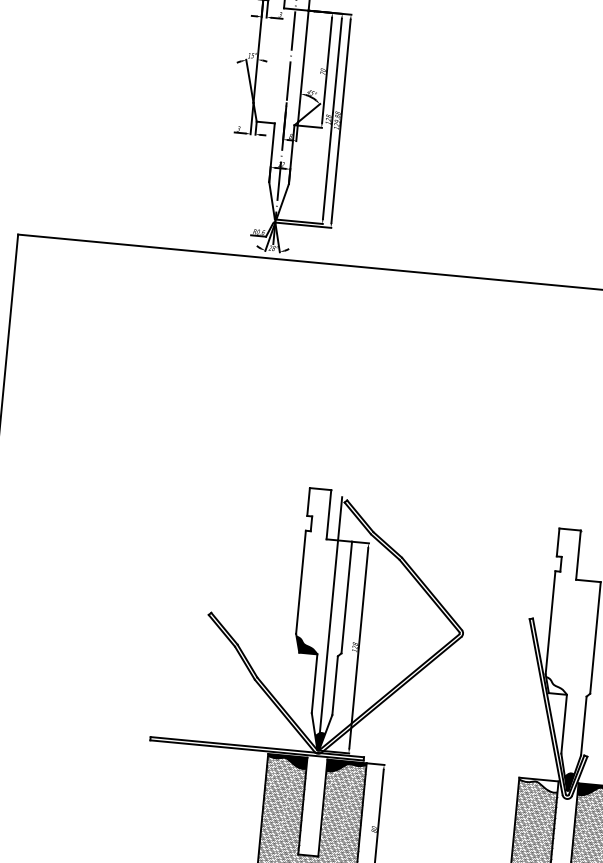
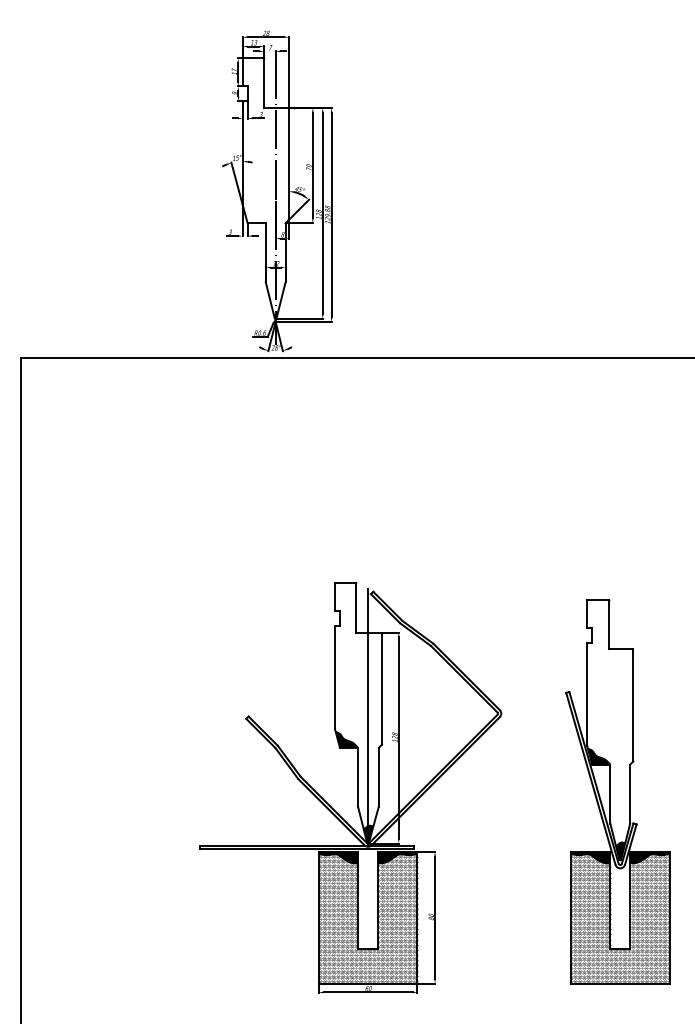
fill: (556, 685) -> (599, 756), added
fill: (538, 785) -> (590, 857), added

